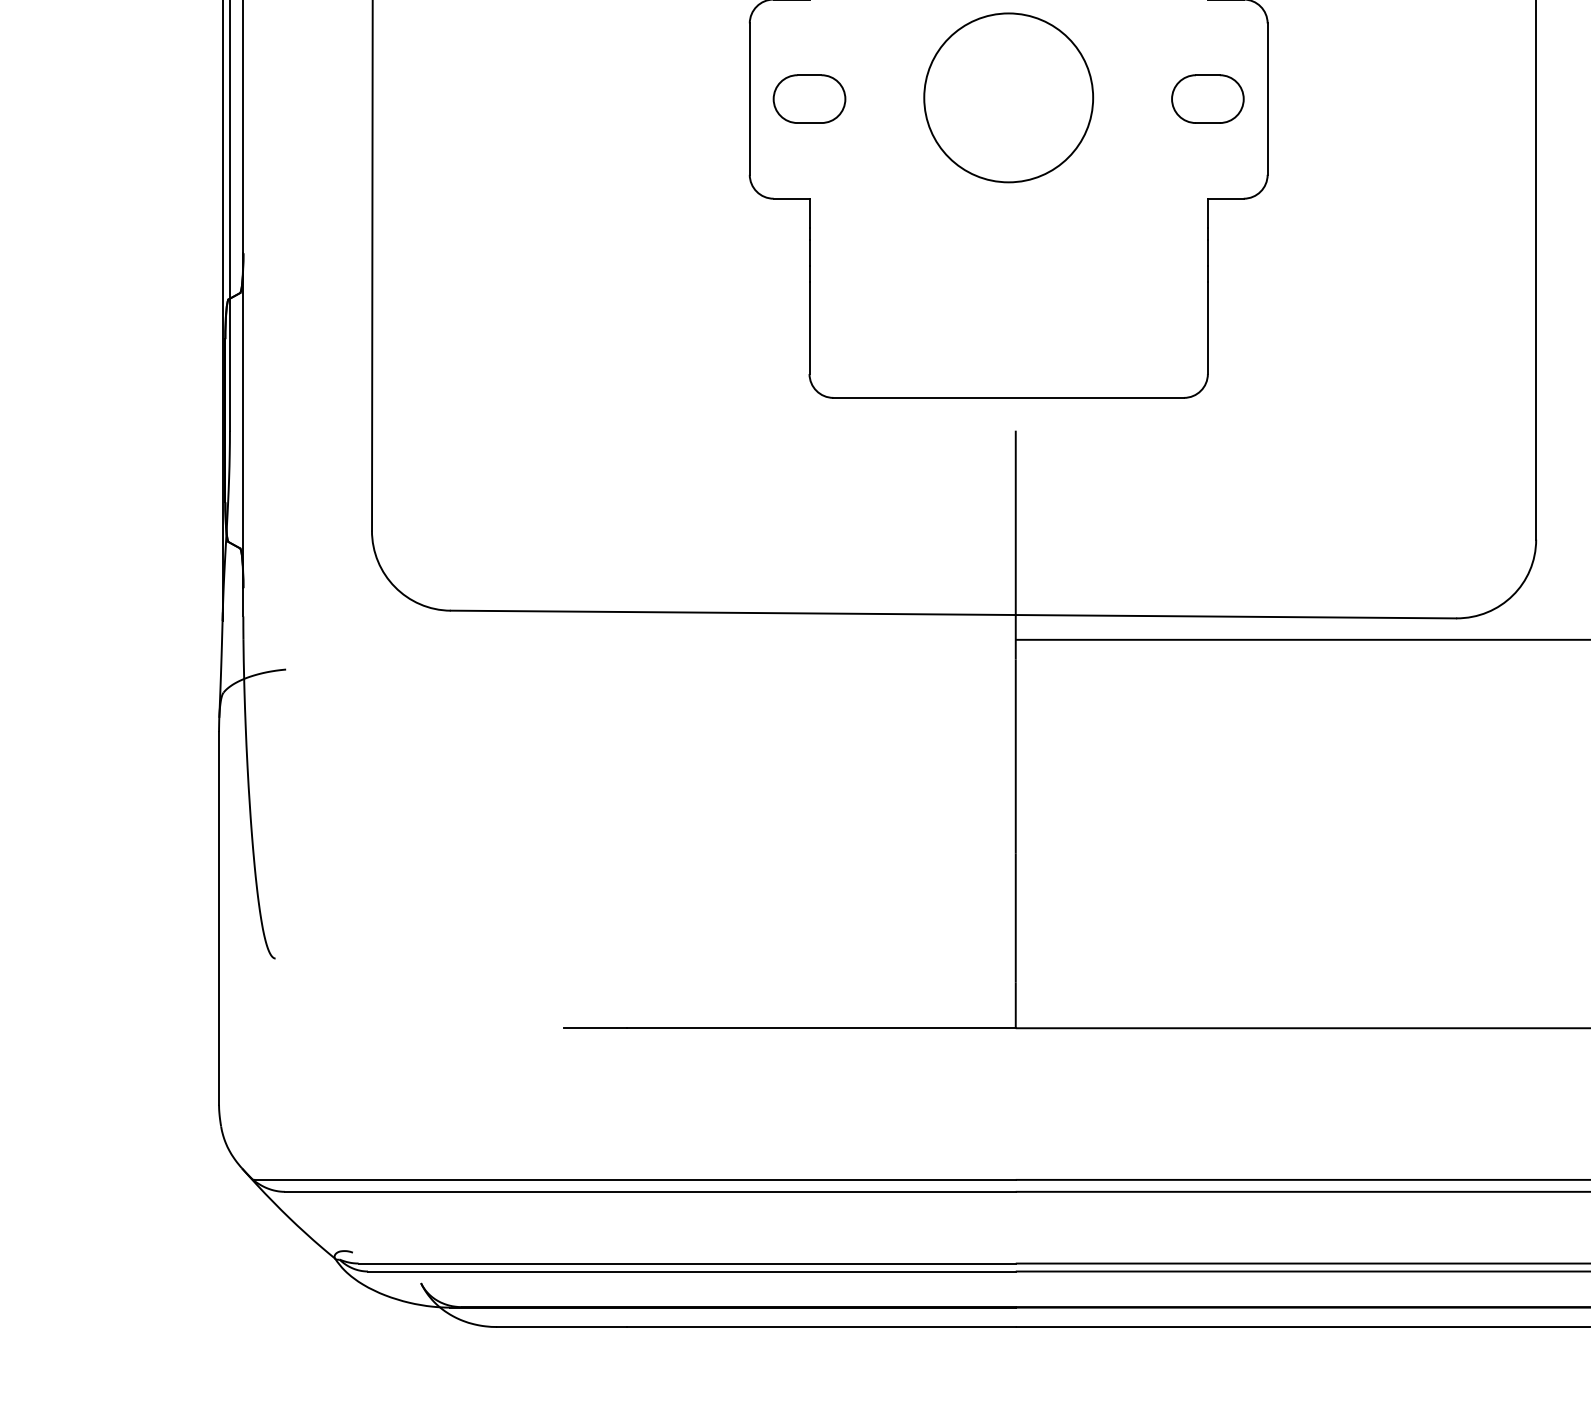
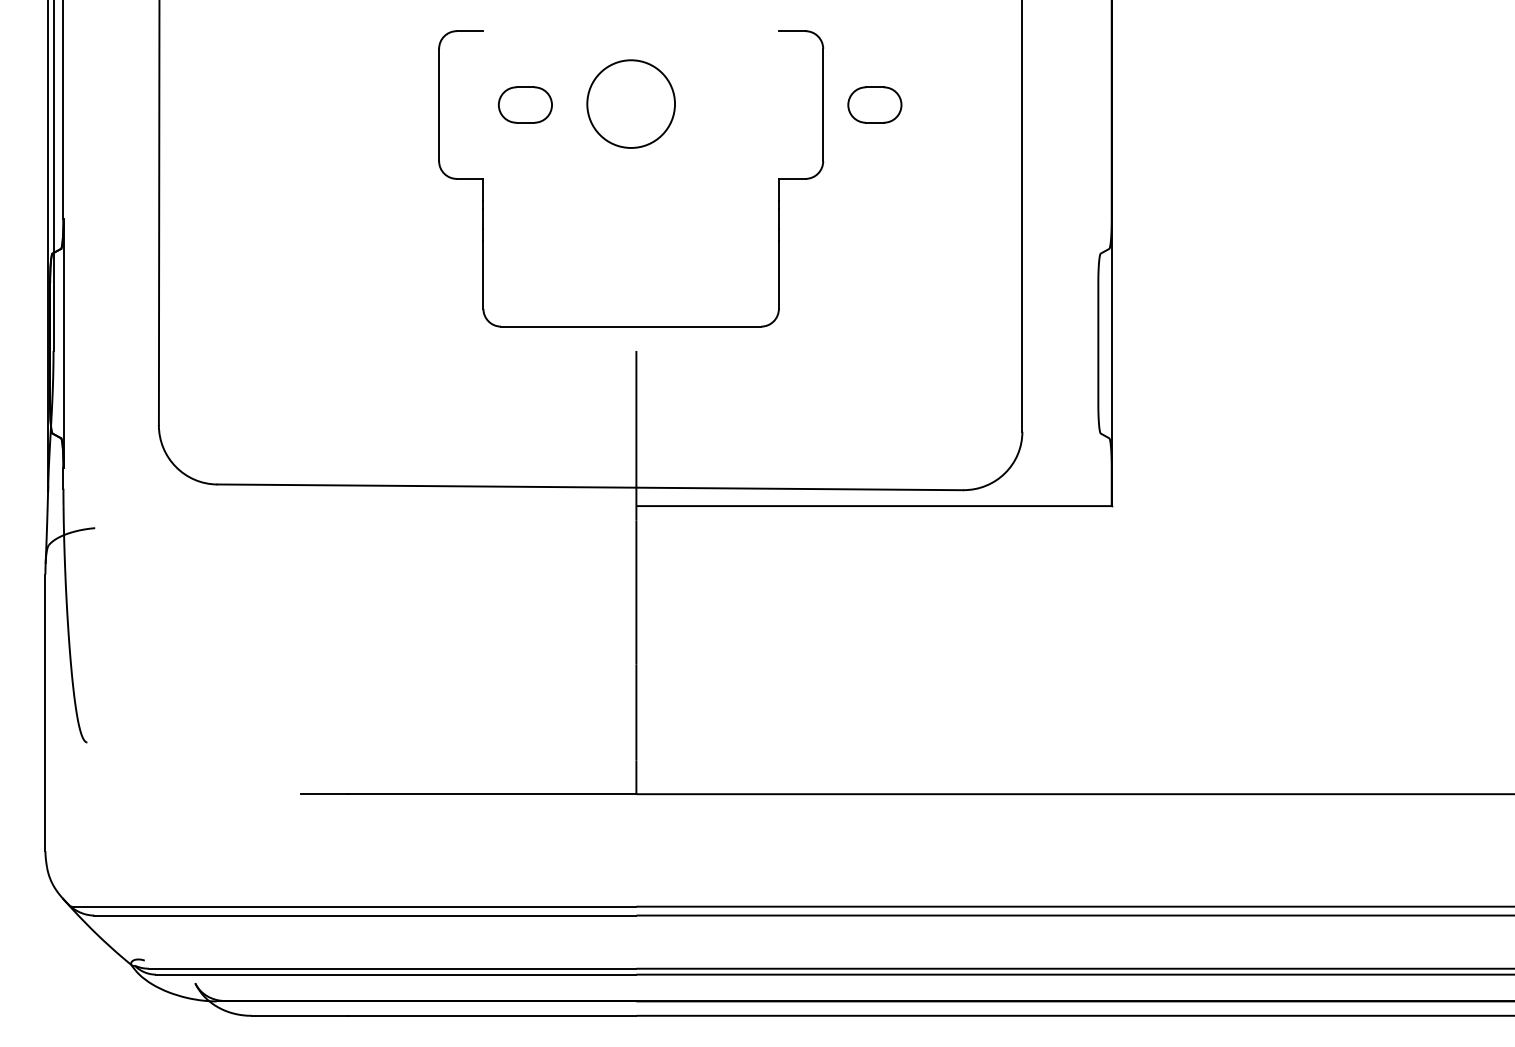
circle: (1007, 97) -> (630, 103), size x0.7
part: (809, 98) -> (525, 104), moved
part: (1207, 98) -> (874, 104), moved

